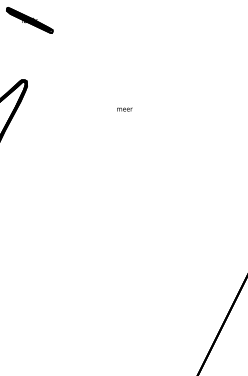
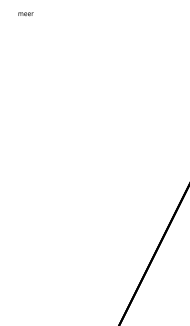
text: (124, 109) -> (25, 14), moved

